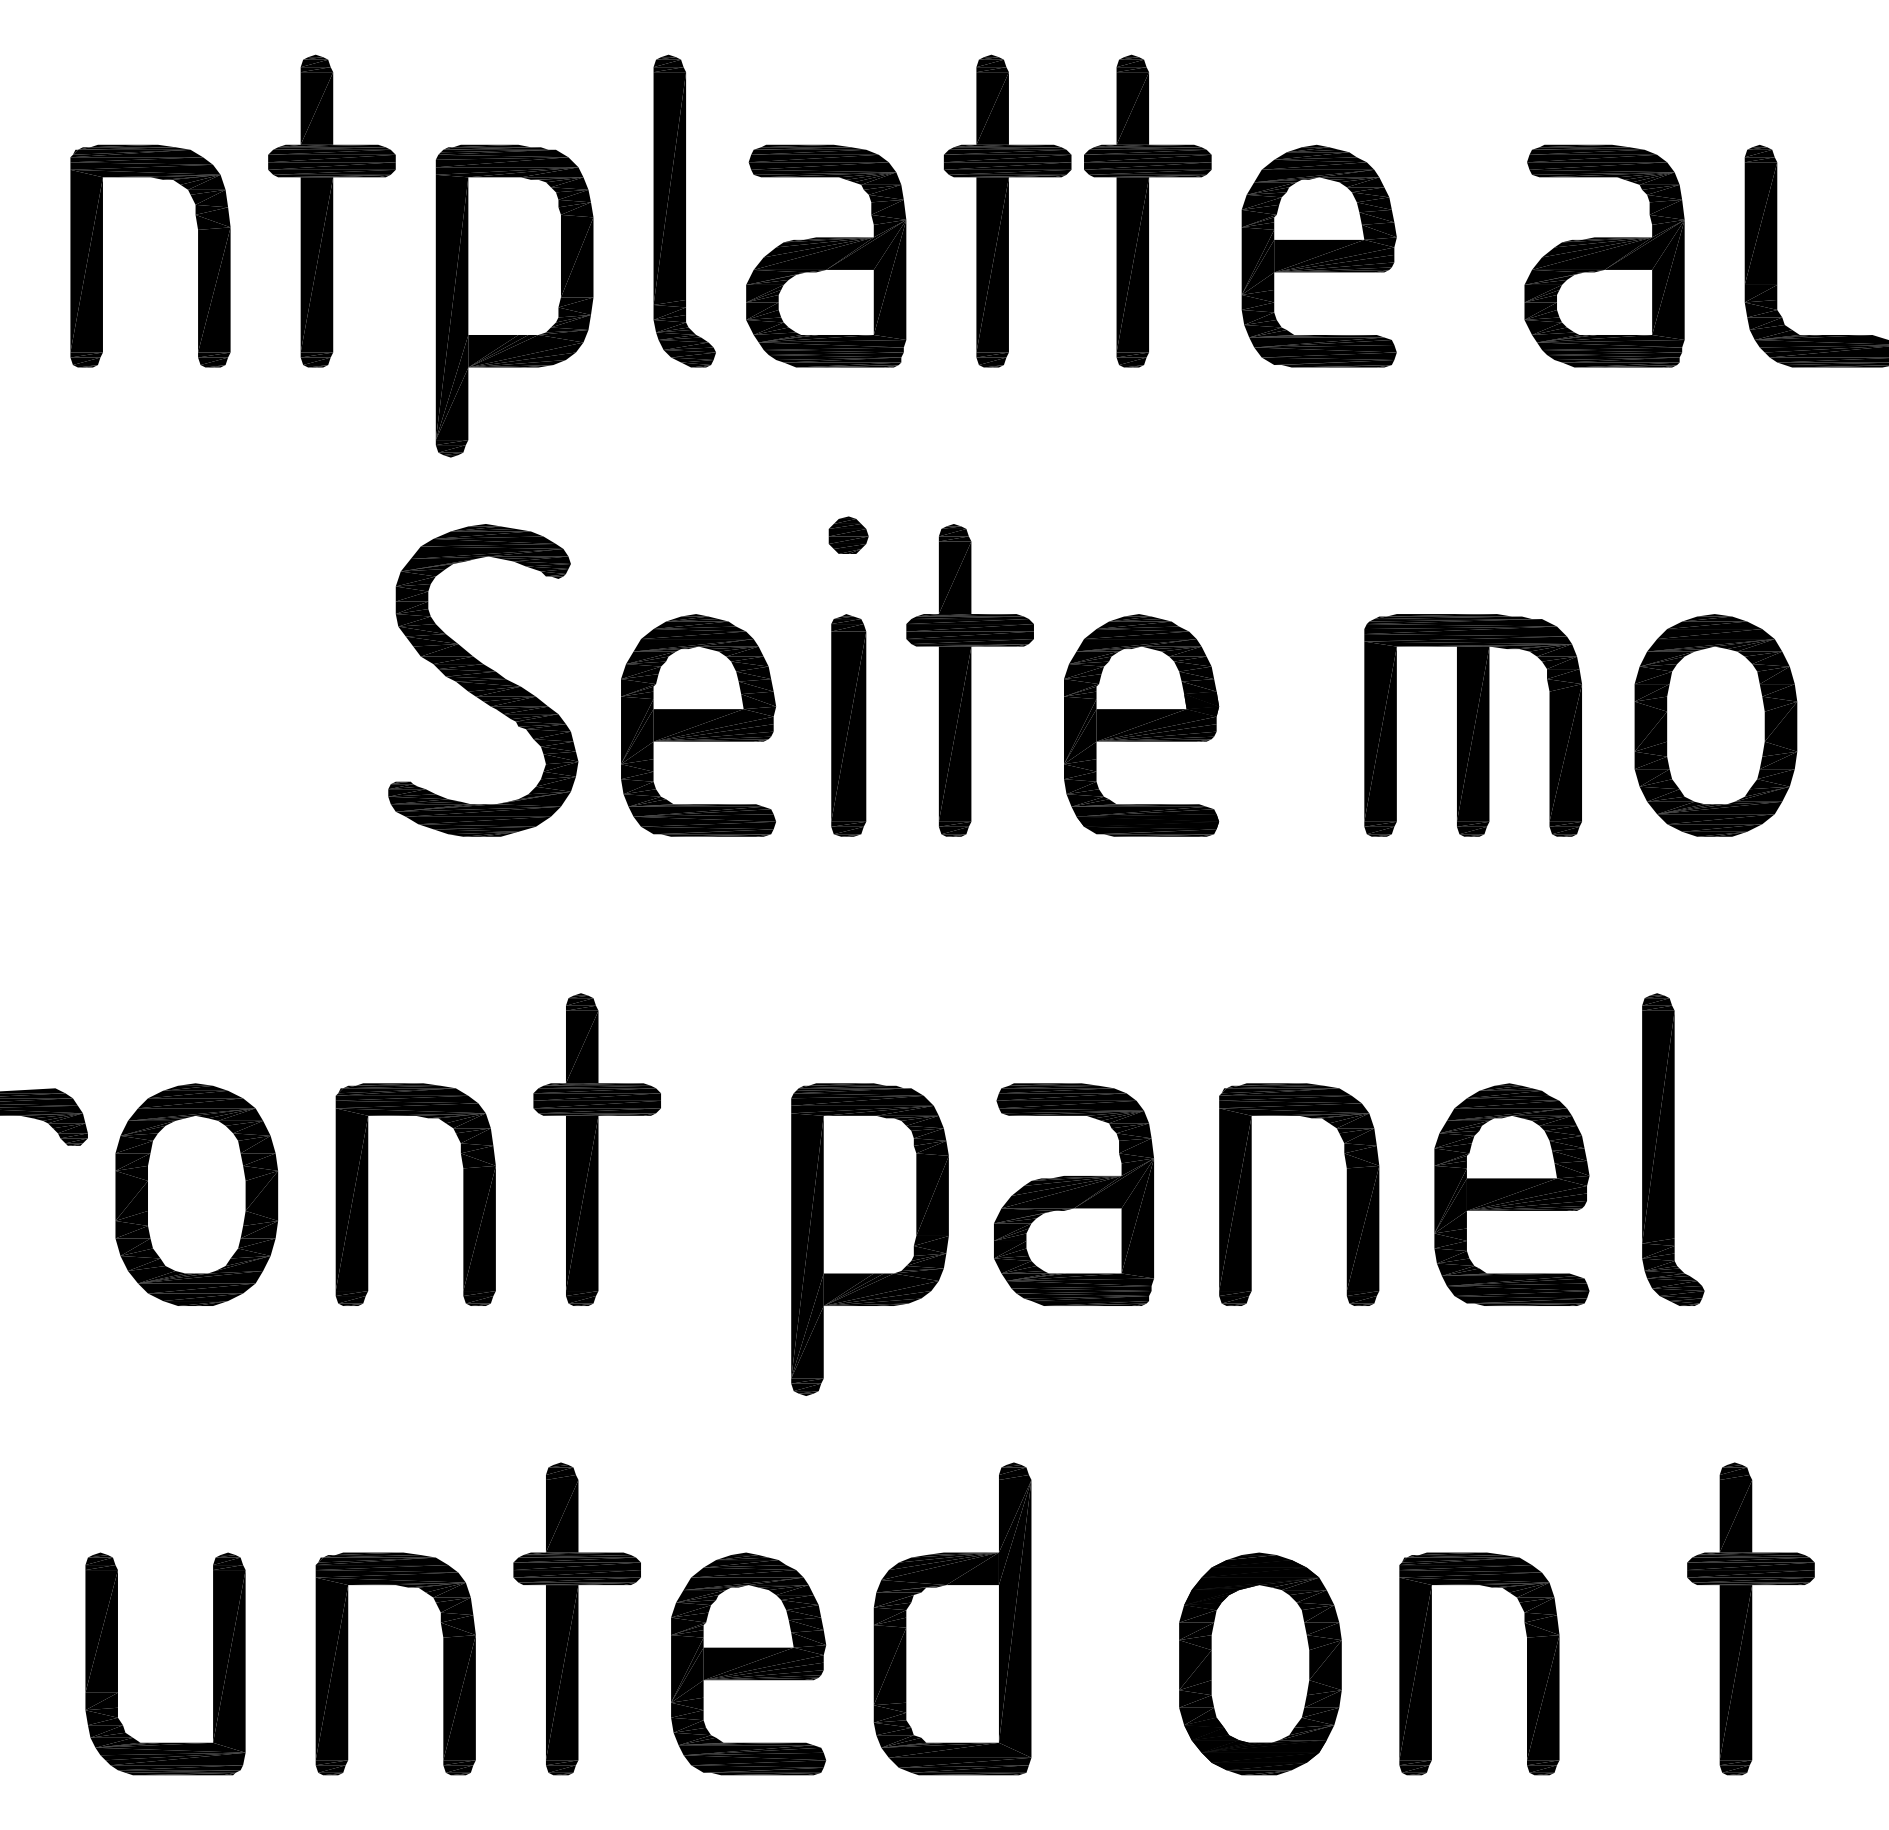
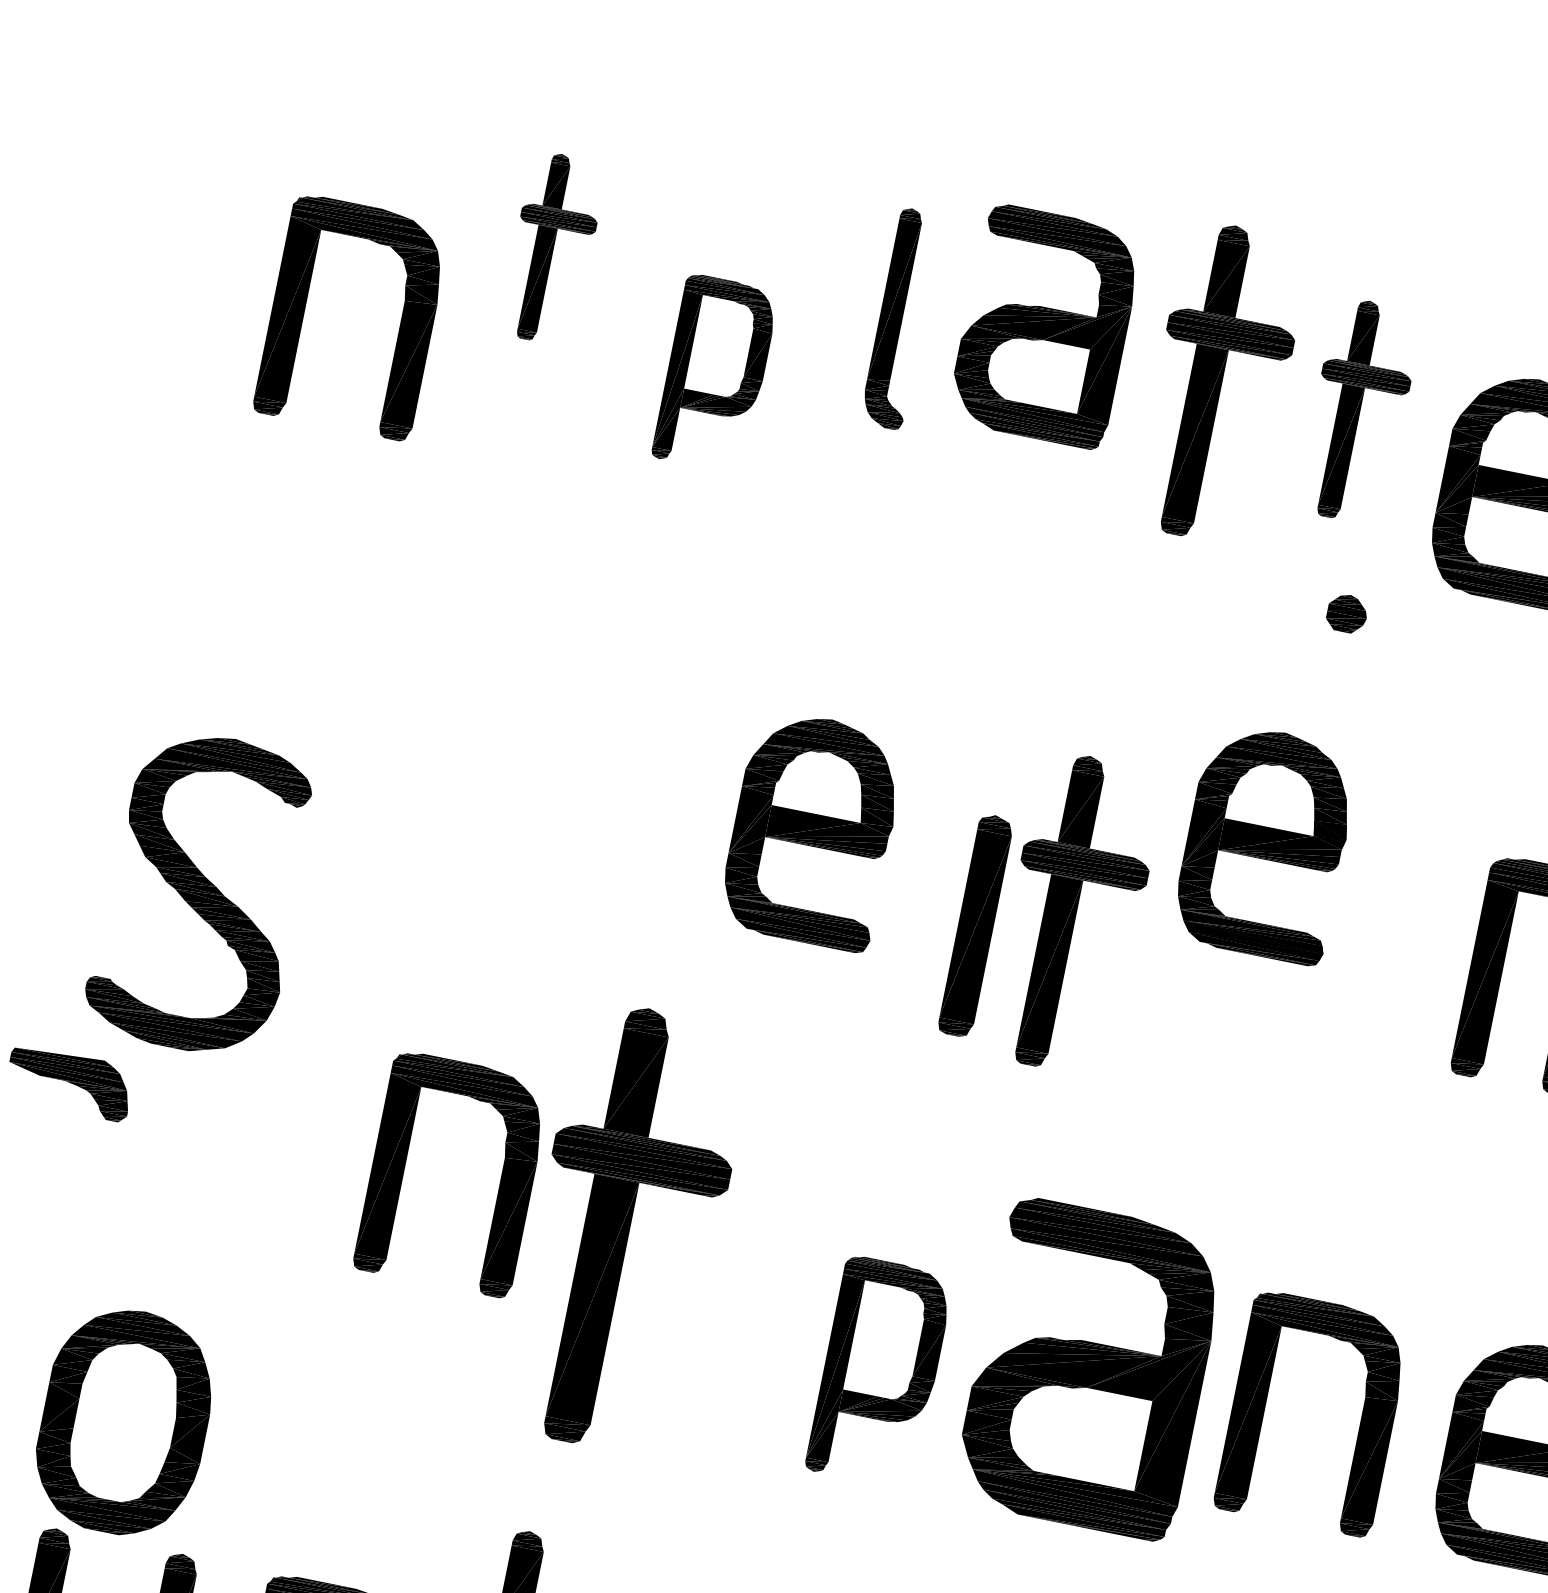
part: (331, 210) -> (552, 248), size x0.6
part: (684, 210) -> (901, 318), size x0.7
part: (1147, 210) -> (1359, 410), size x0.7
part: (102, 255) -> (305, 307), moved
part: (826, 255) -> (1046, 325), moved
part: (514, 300) -> (715, 373), size x0.6
part: (848, 534) -> (1347, 612), moved
part: (483, 680) -> (202, 893), moved
part: (969, 680) -> (1074, 913), moved
part: (848, 725) -> (975, 925), moved
part: (1141, 725) -> (1265, 843), moved
part: (596, 1149) -> (627, 1228), size x1.4
part: (196, 1194) -> (124, 1421), moved
part: (368, 1194) -> (405, 1164), moved
part: (1073, 1194) -> (1089, 1368), size x1.4
part: (869, 1239) -> (879, 1372), size x0.7

